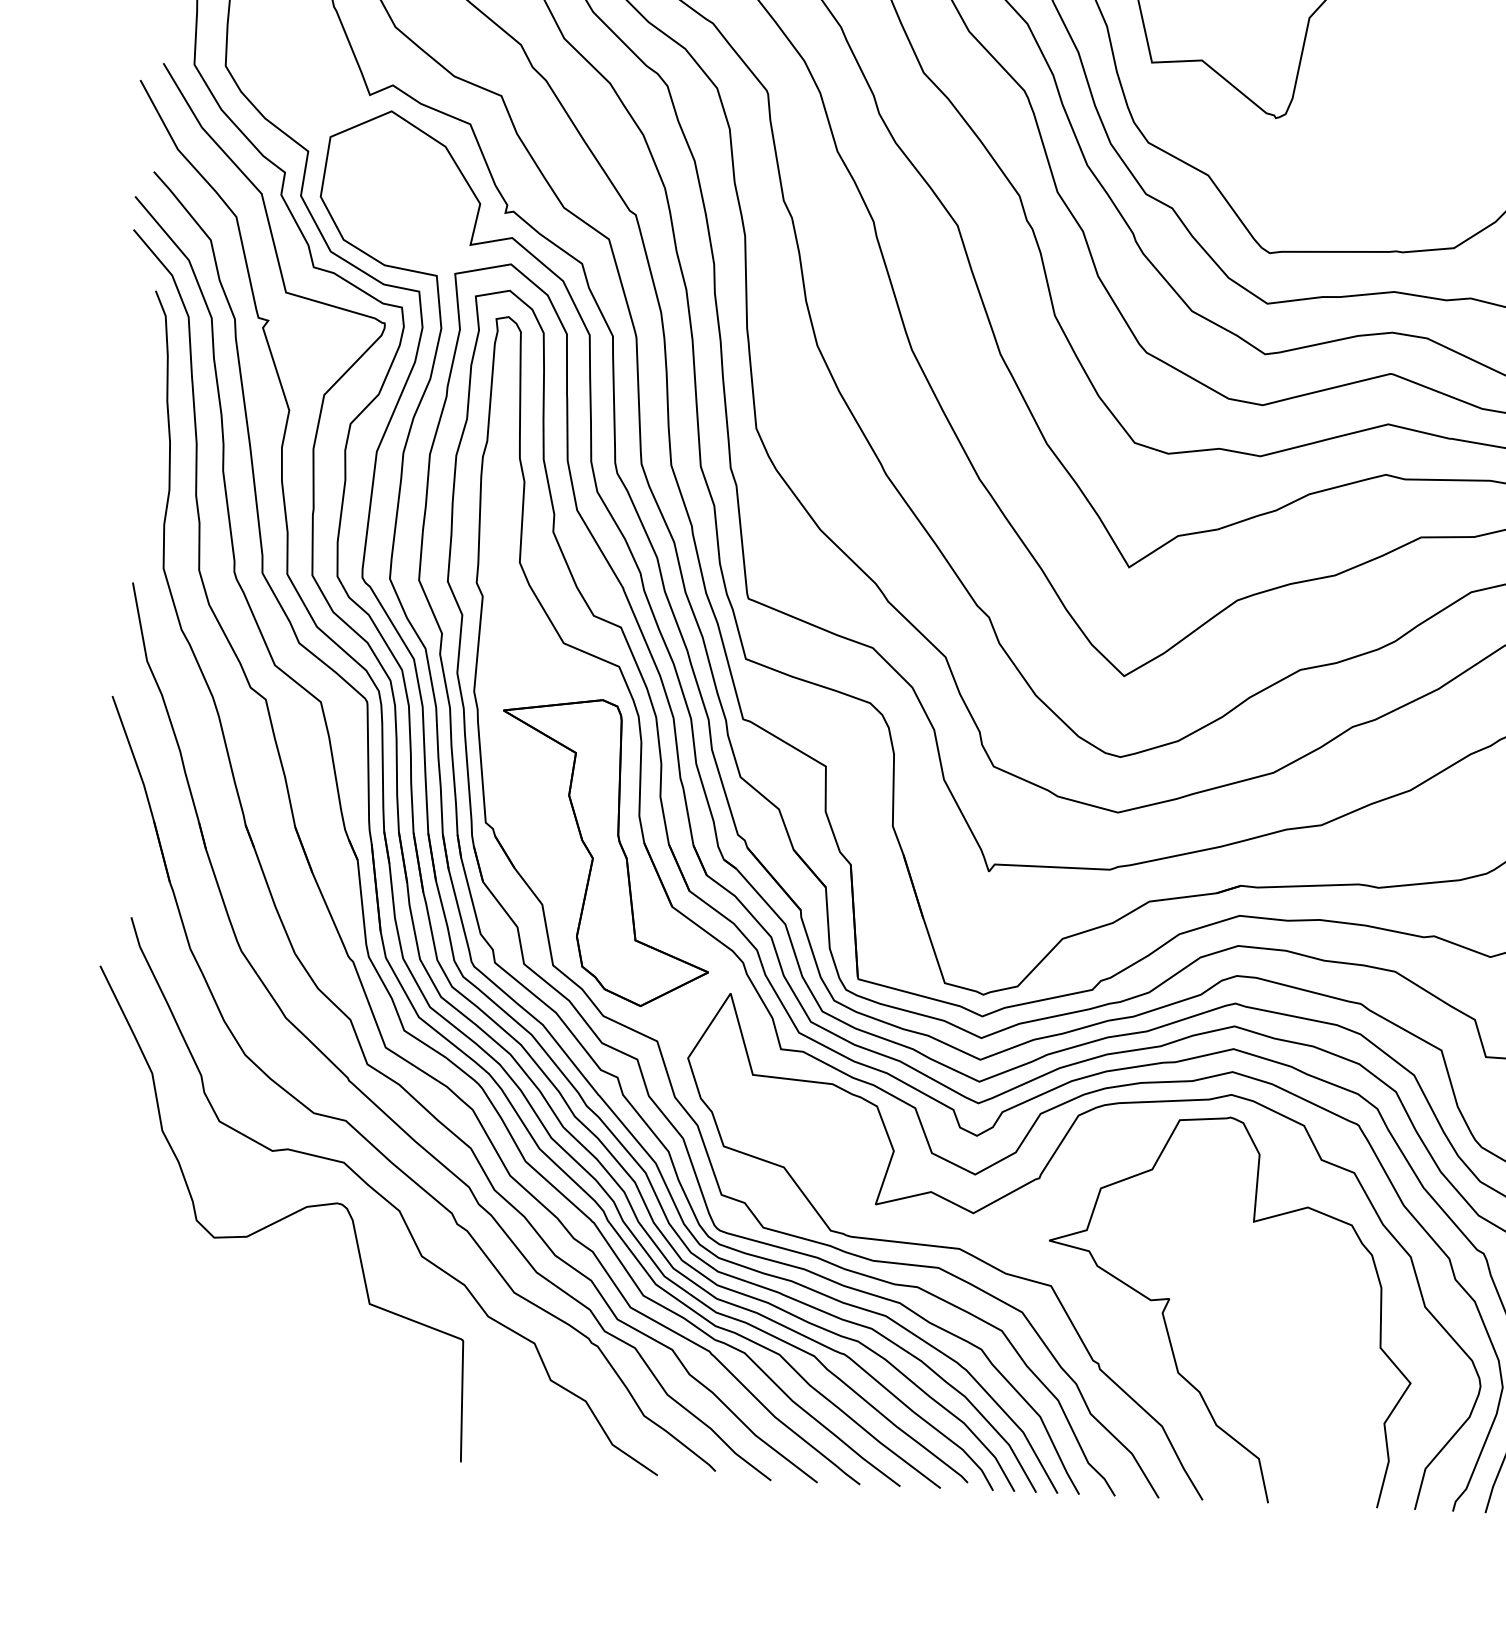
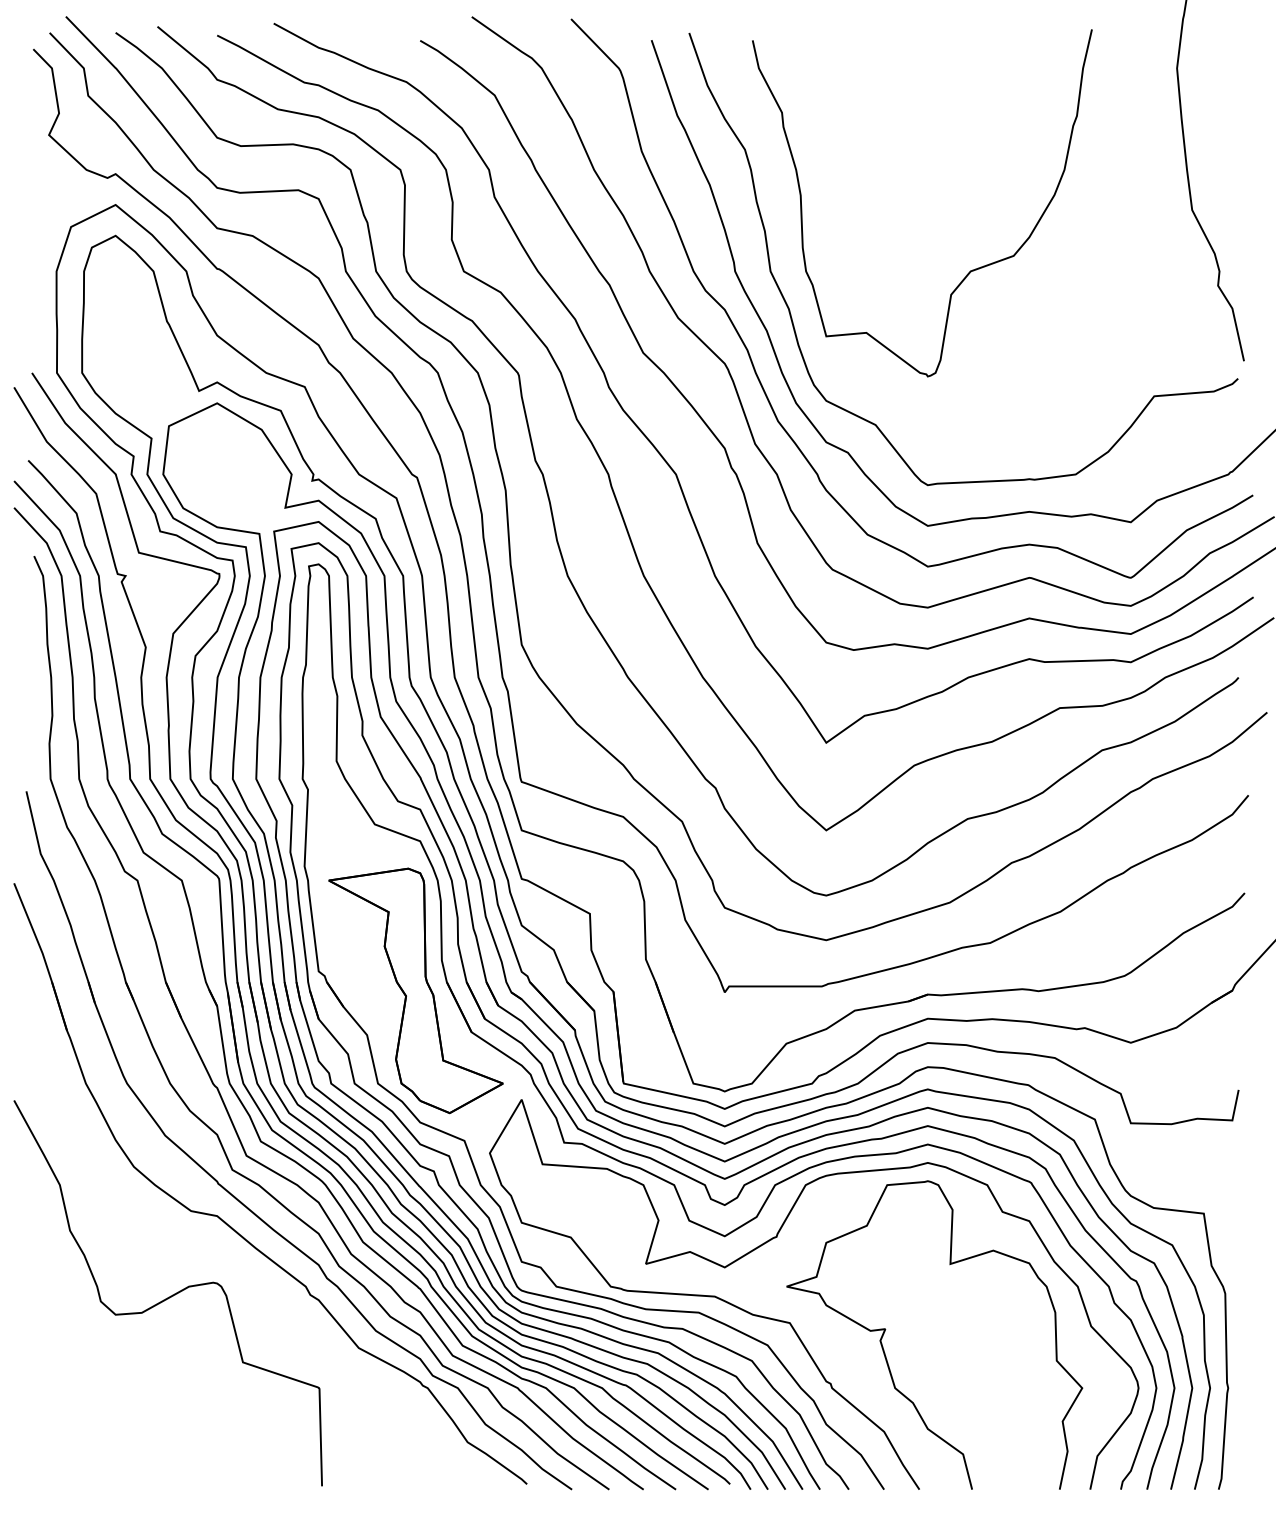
curve: (388, 1200) -> (254, 1278), removed

